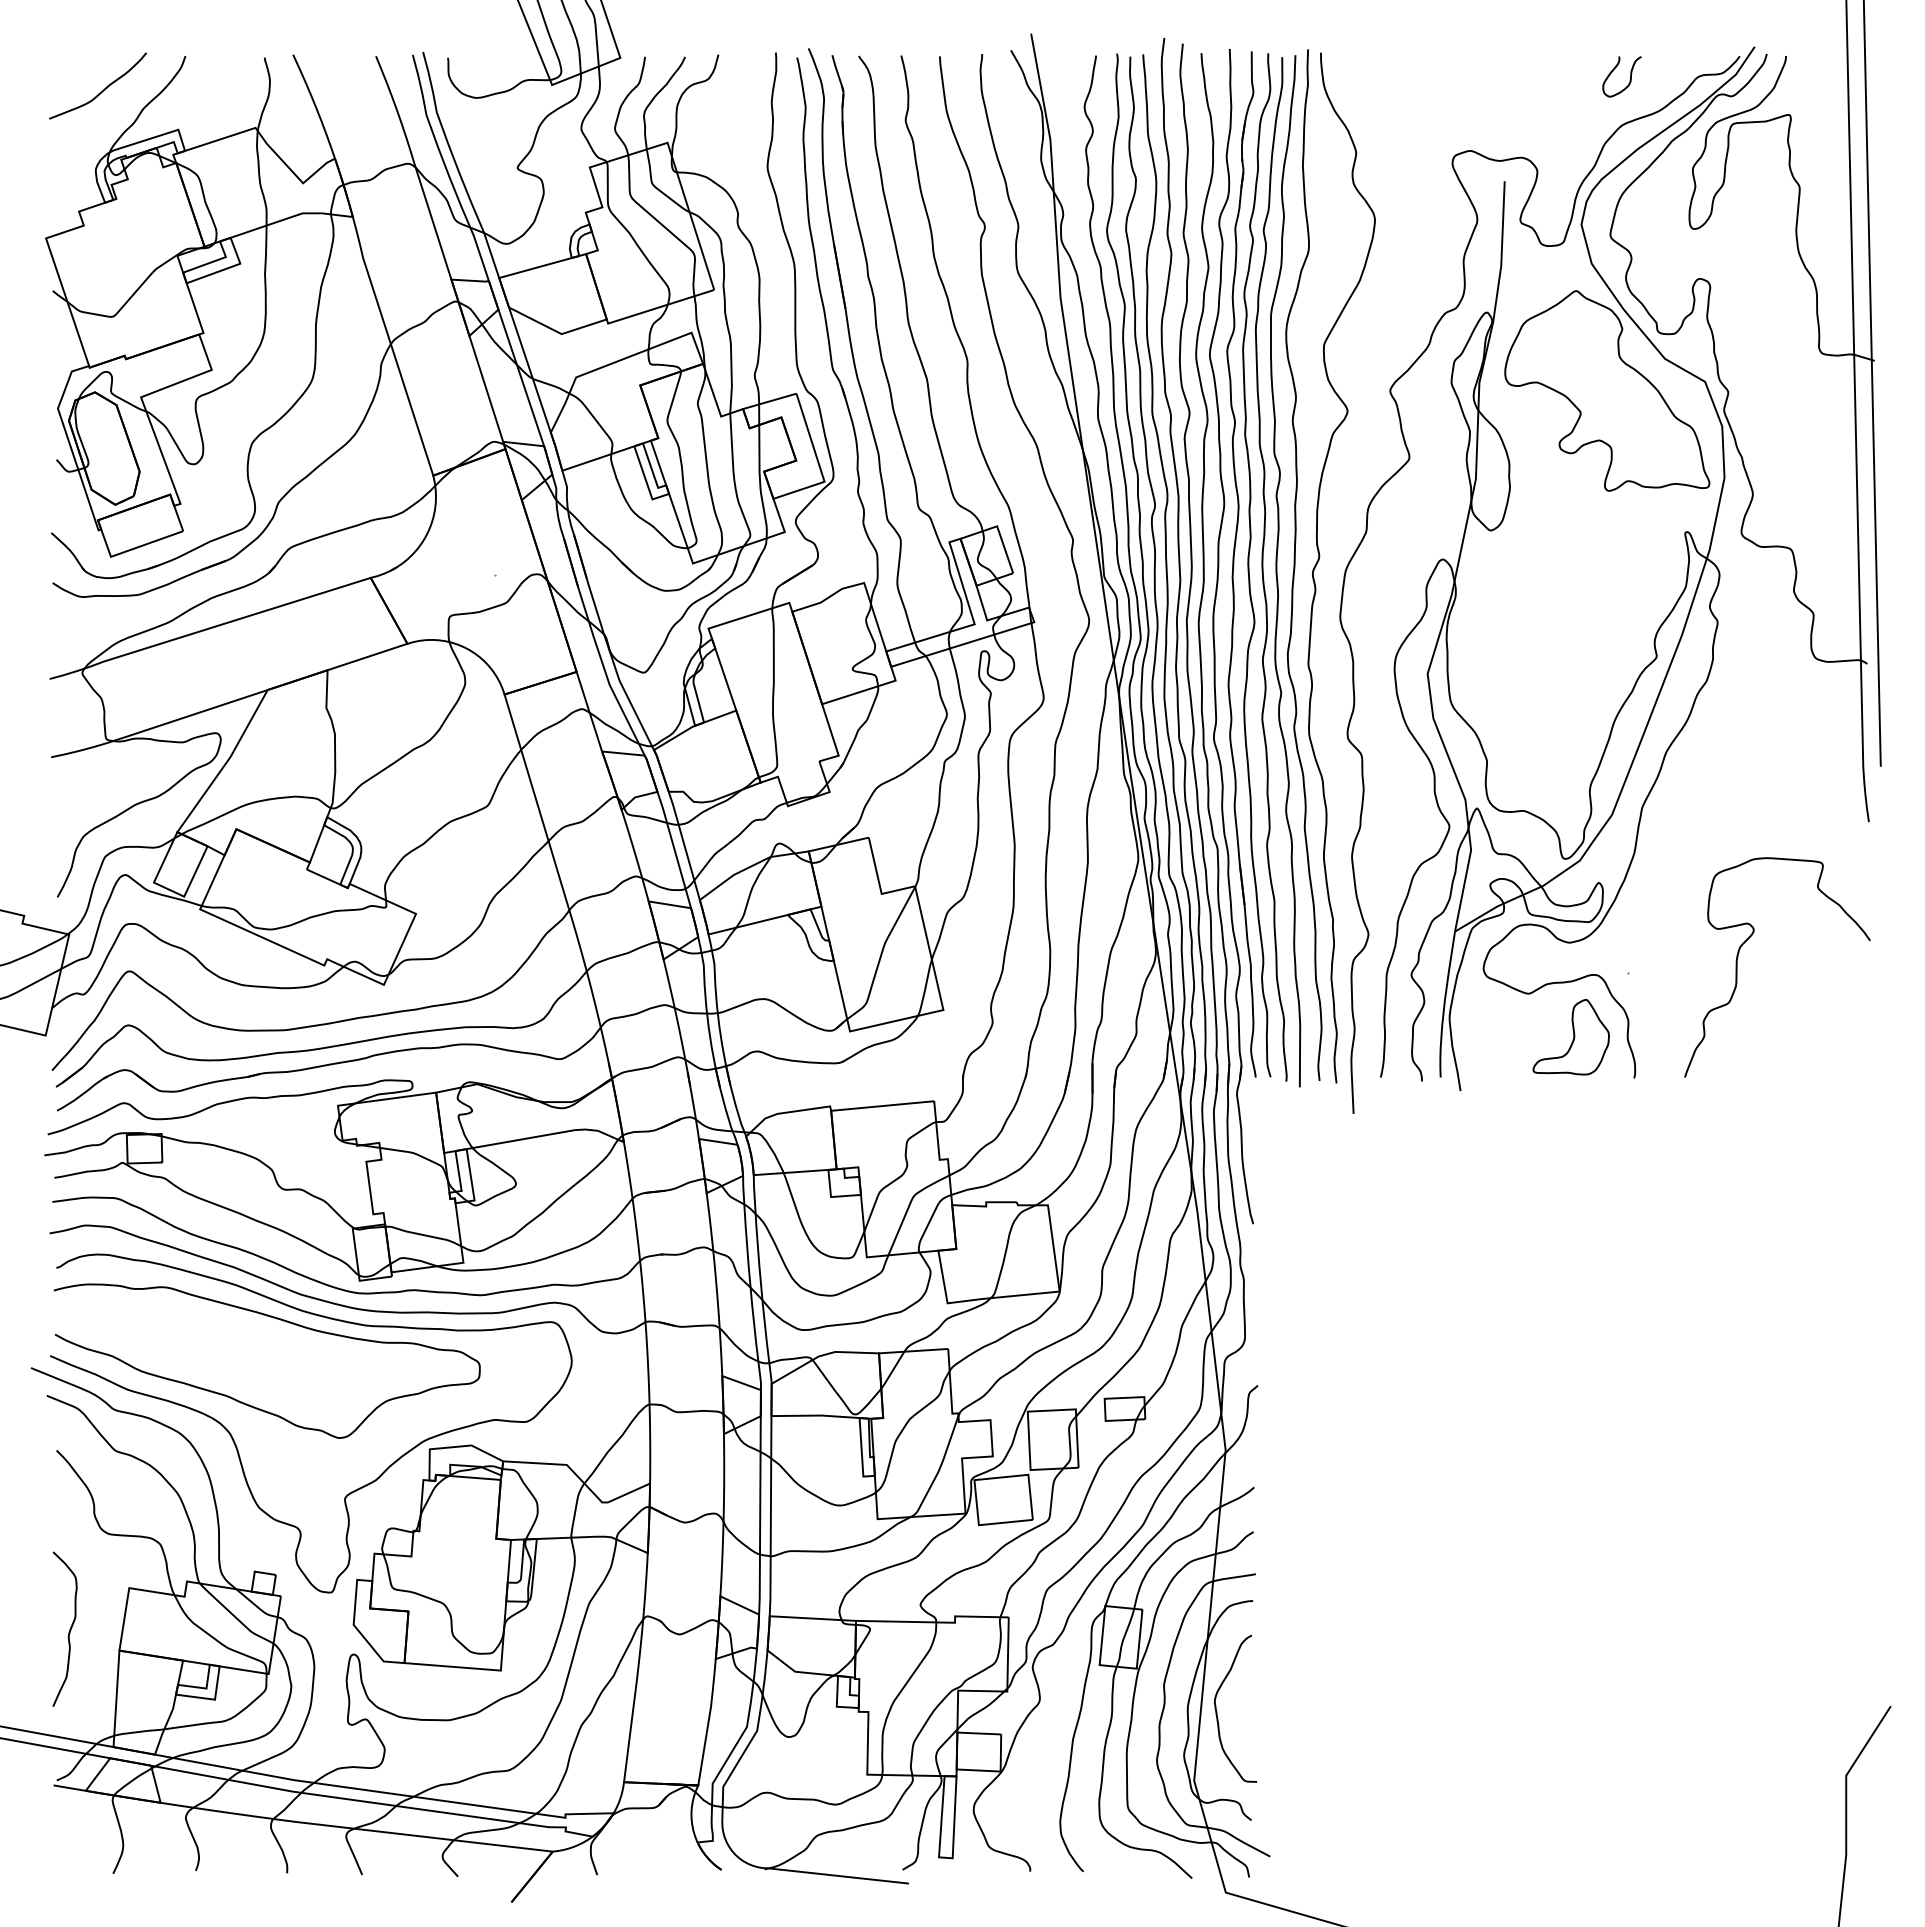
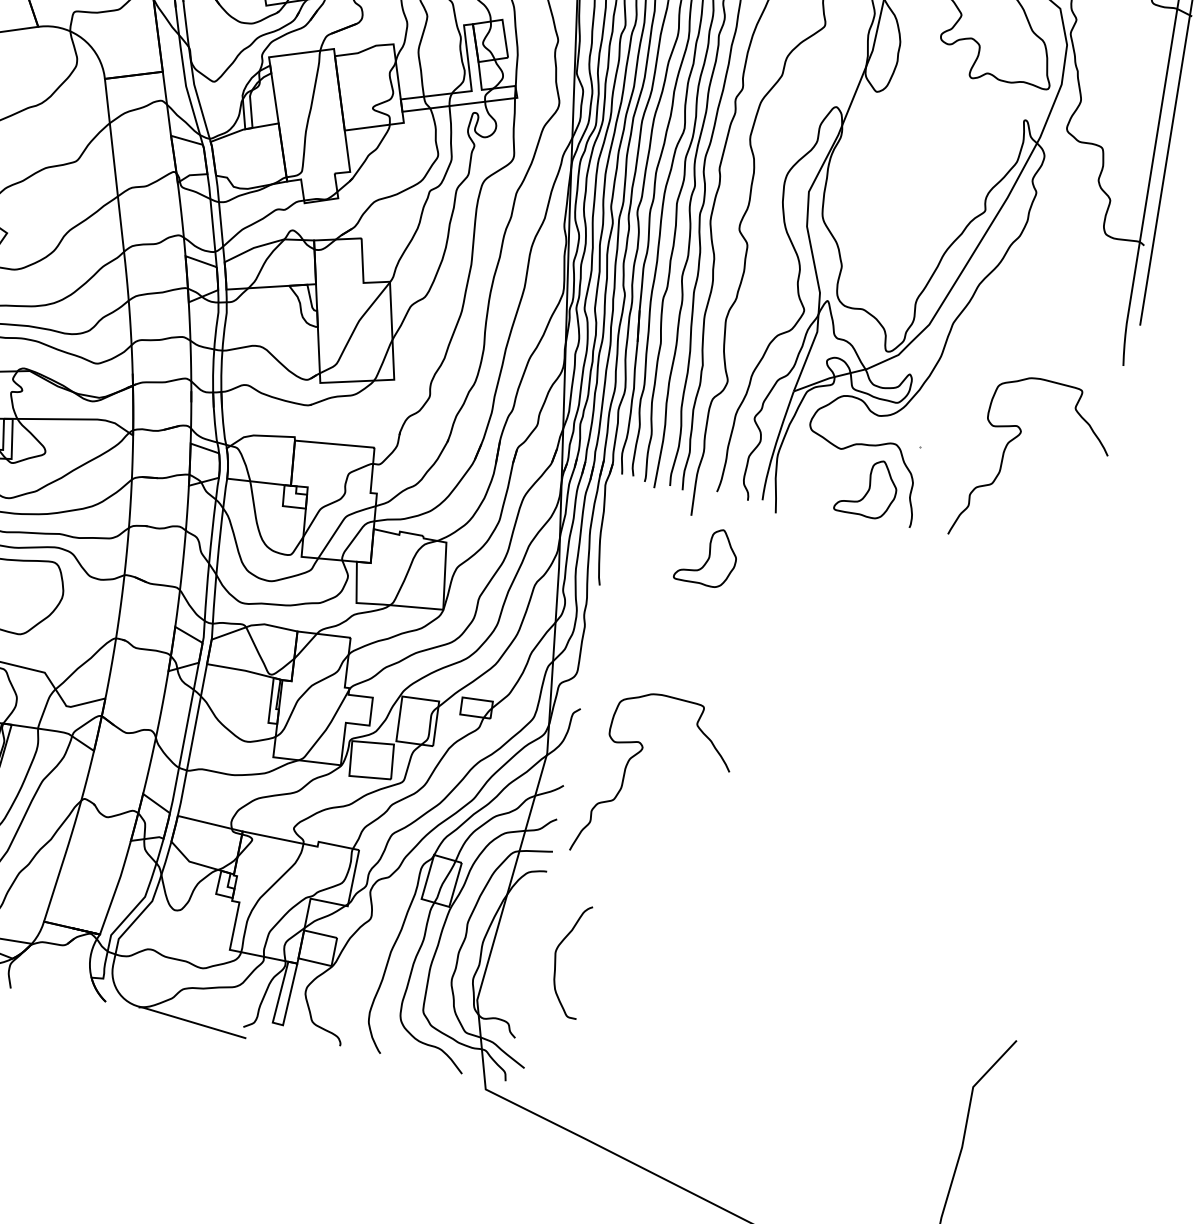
part: (1382, 1162) -> (706, 556), added
curve: (1329, 1458) -> (624, 774), added
curve: (1217, 1711) -> (556, 960), moved

